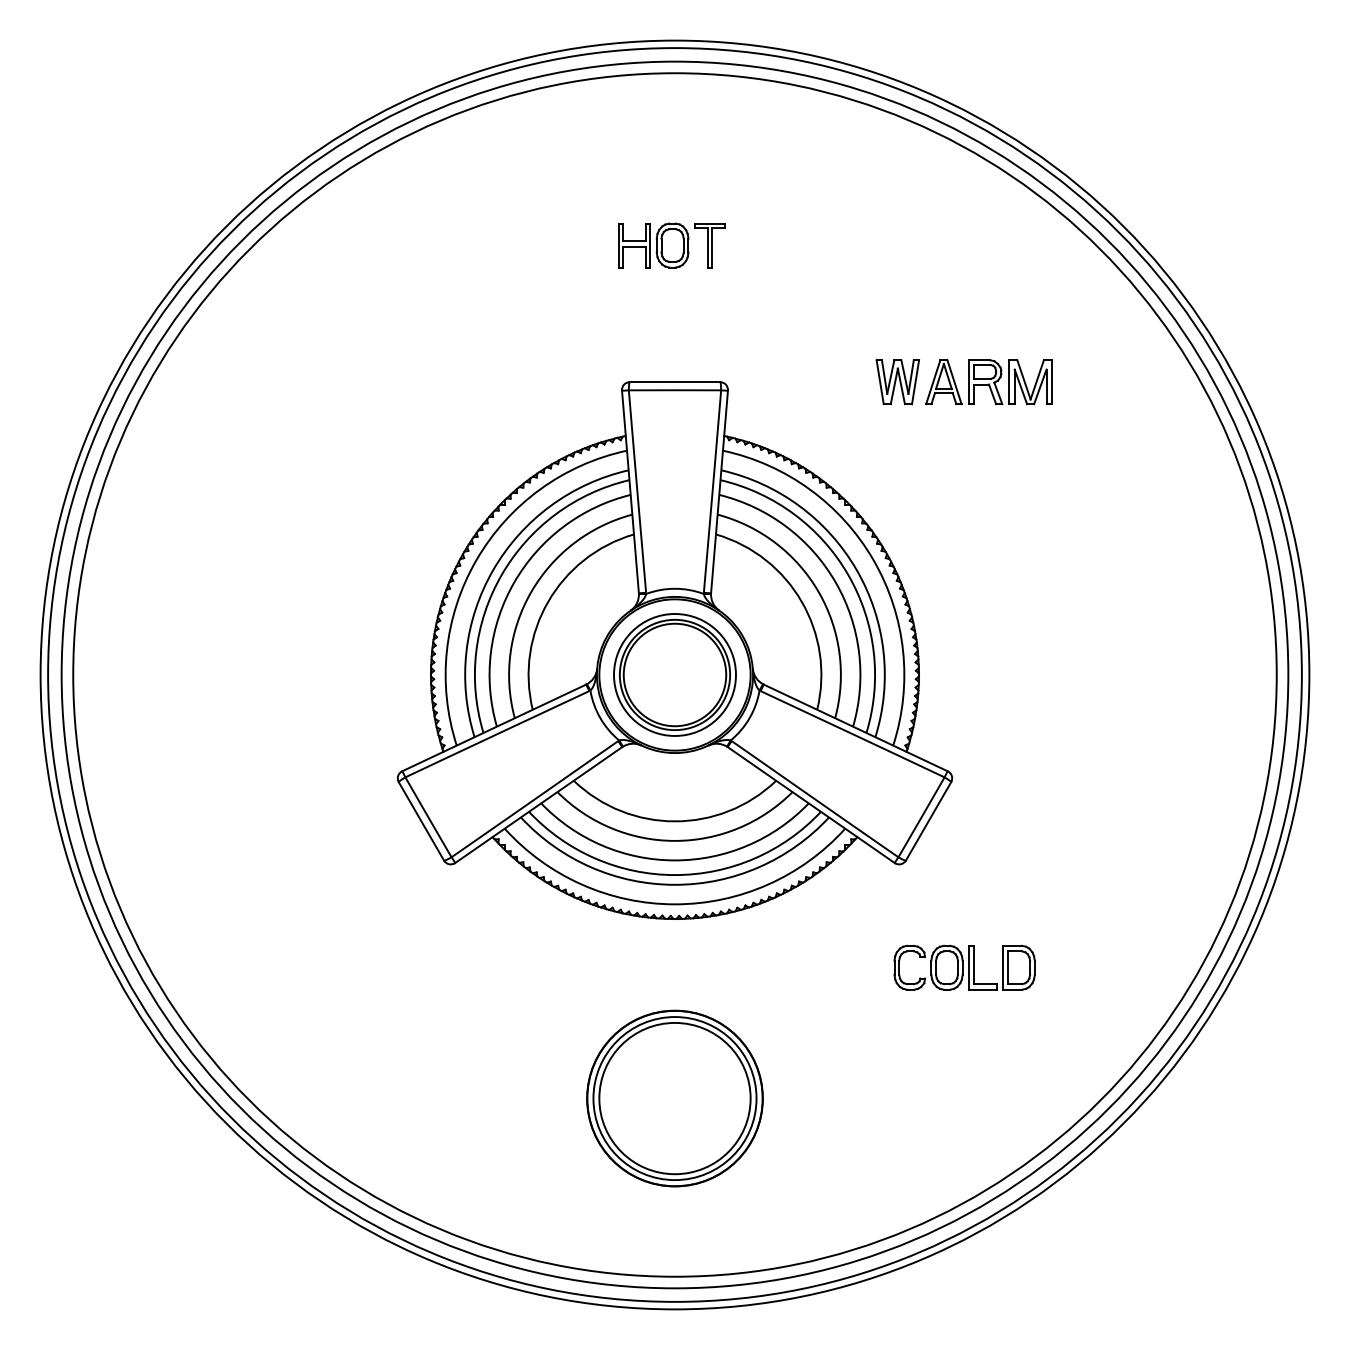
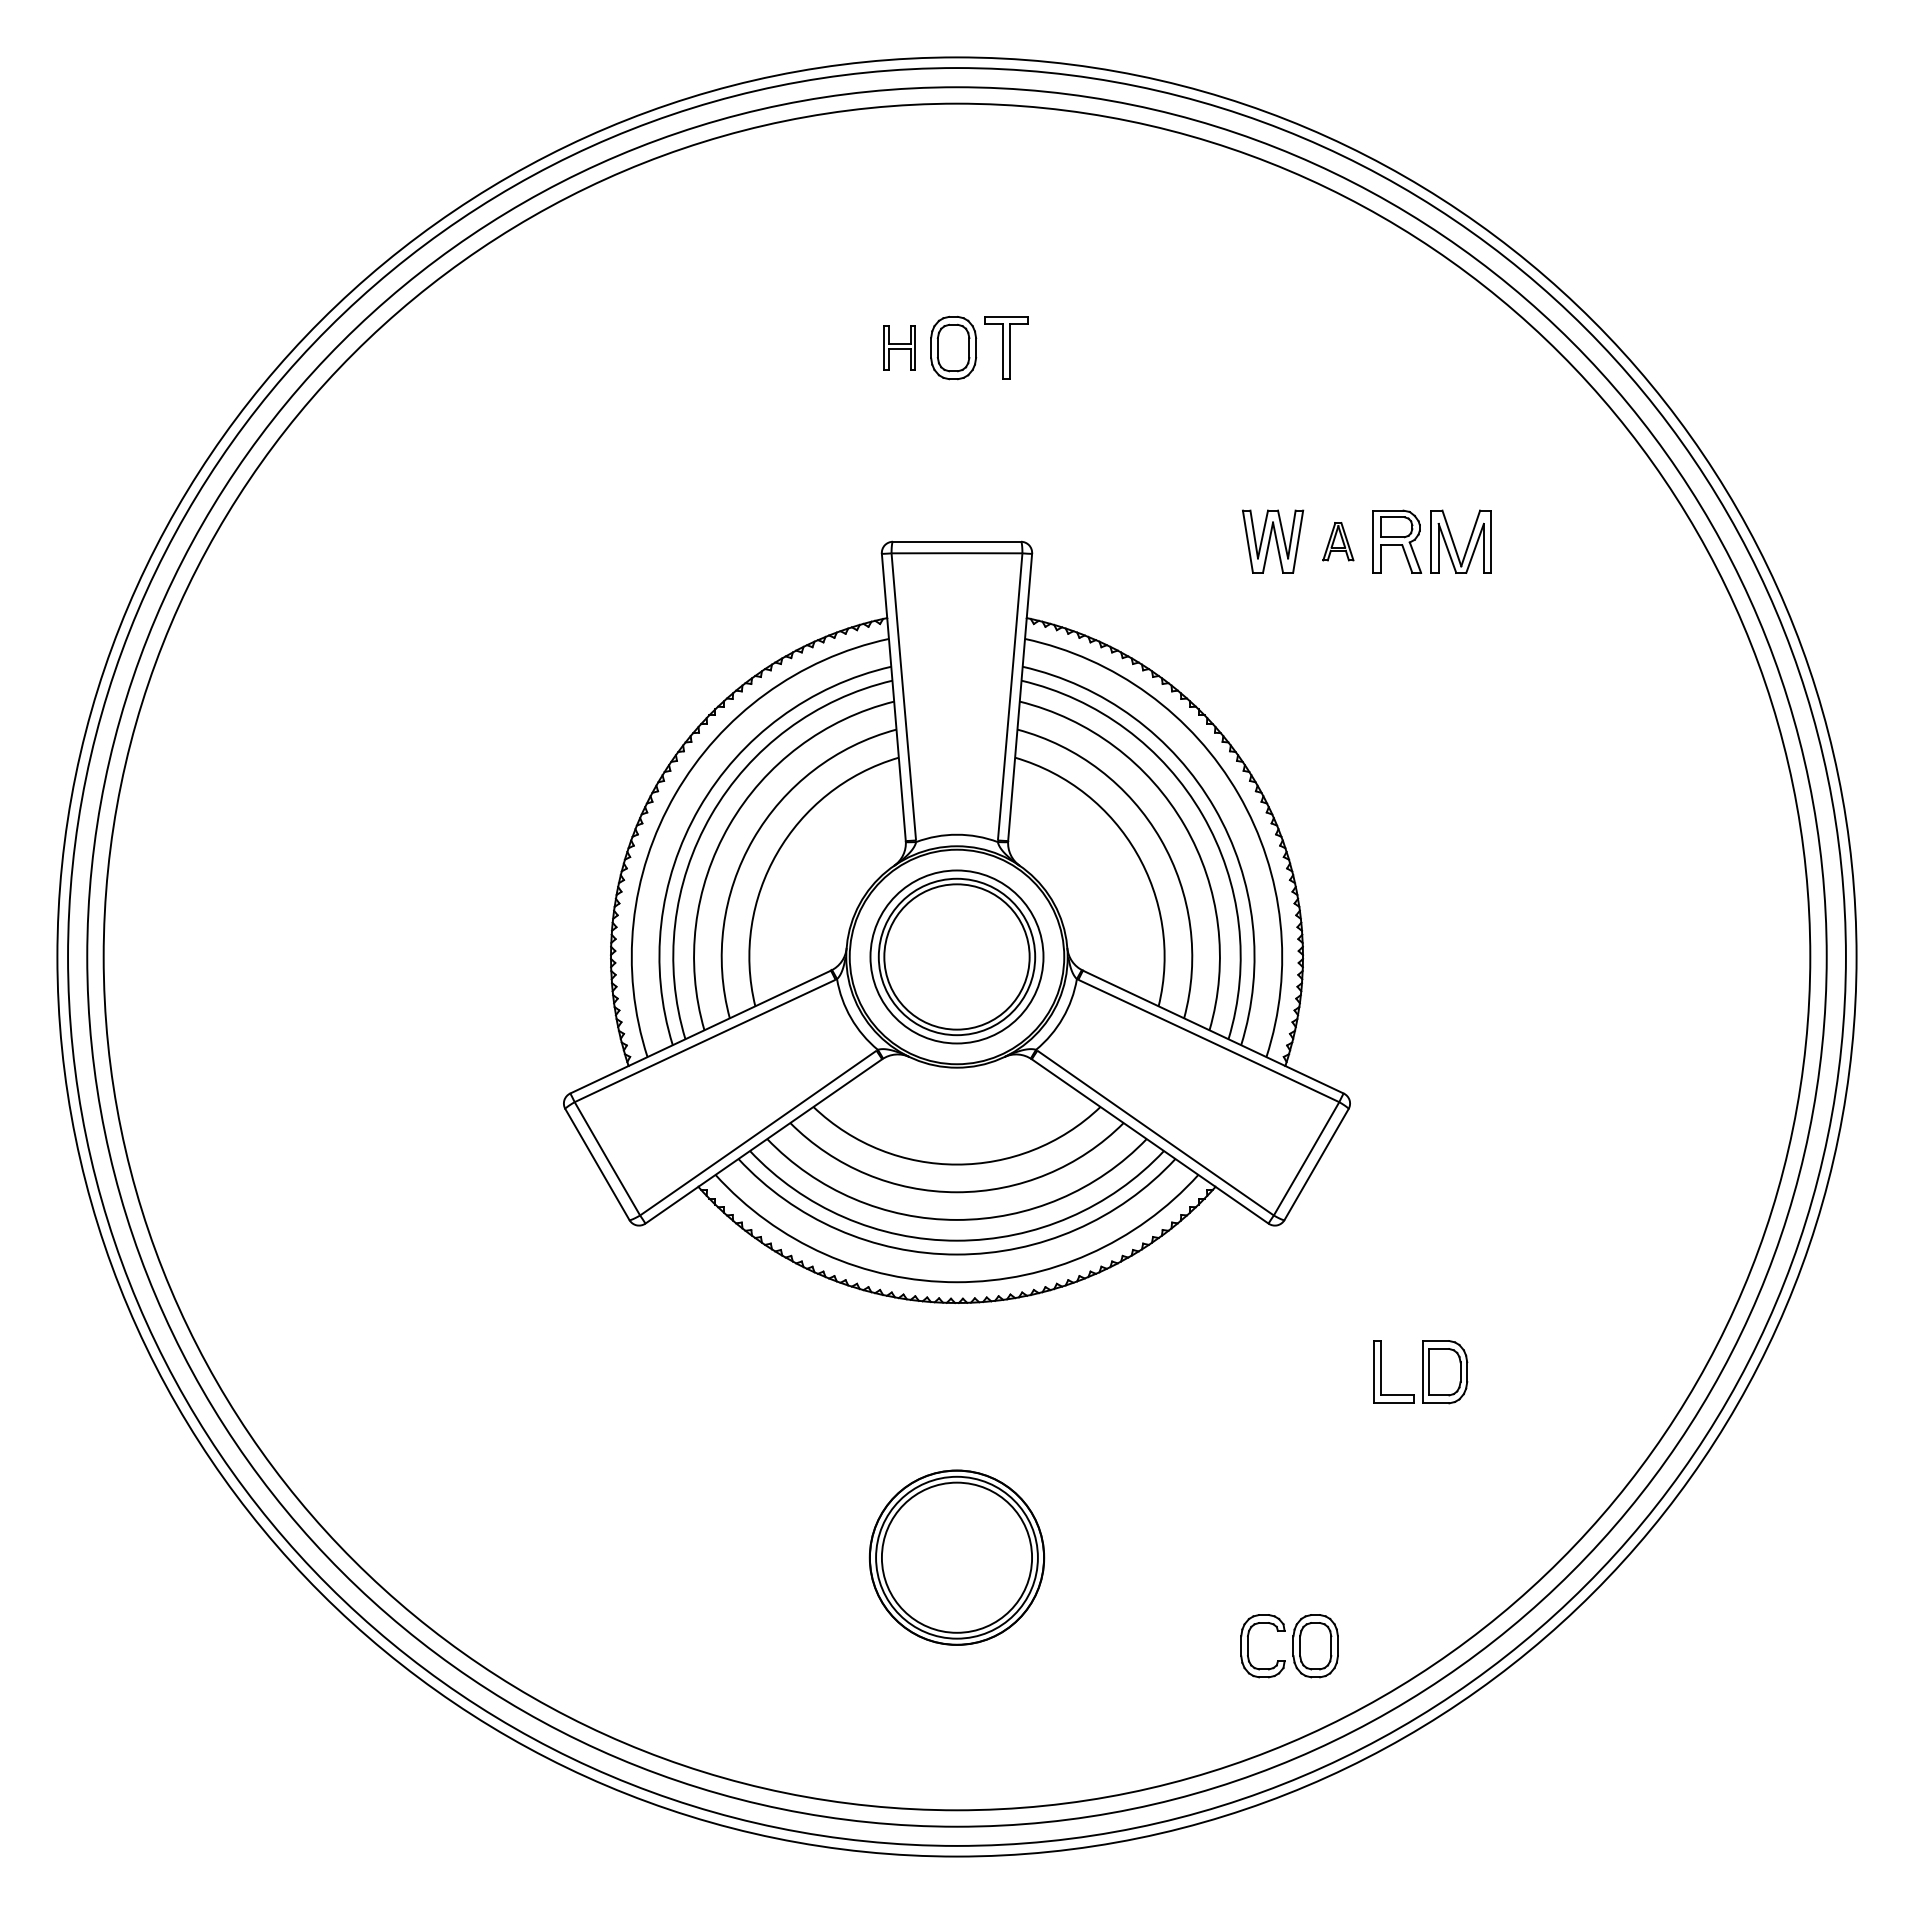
part: (634, 245) -> (899, 347), size x0.7
part: (944, 381) -> (1338, 541), size x0.6
part: (928, 968) -> (1289, 1646), moved
part: (674, 1098) -> (956, 1557), size x0.7

